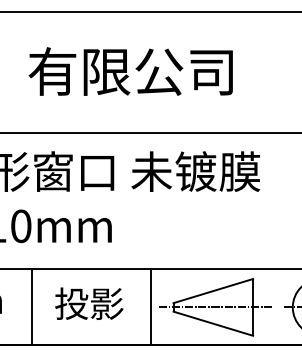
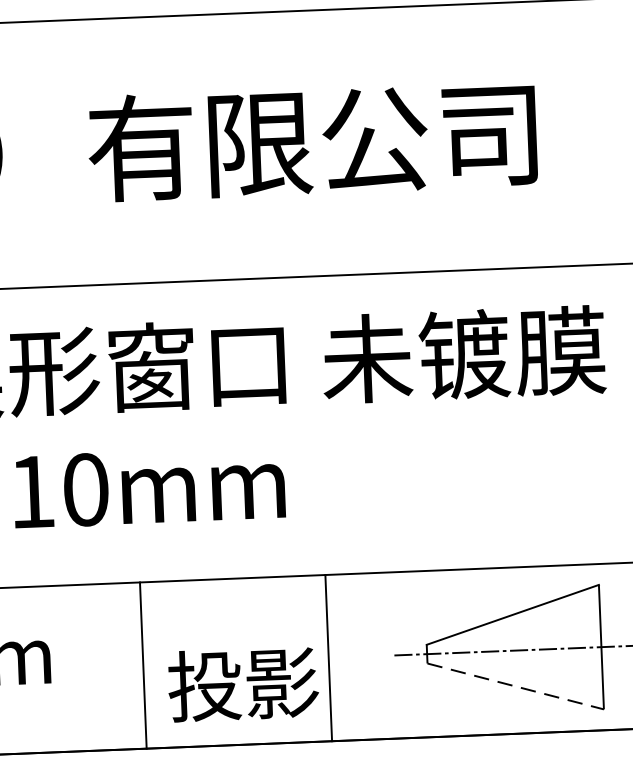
text: (89, 303) -> (243, 683), moved
line: (32, 307) -> (144, 665), moved
line: (150, 307) -> (328, 658), moved
line: (213, 323) -> (516, 685), solid -> dashed

